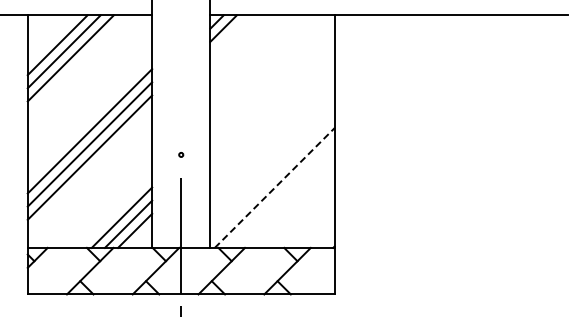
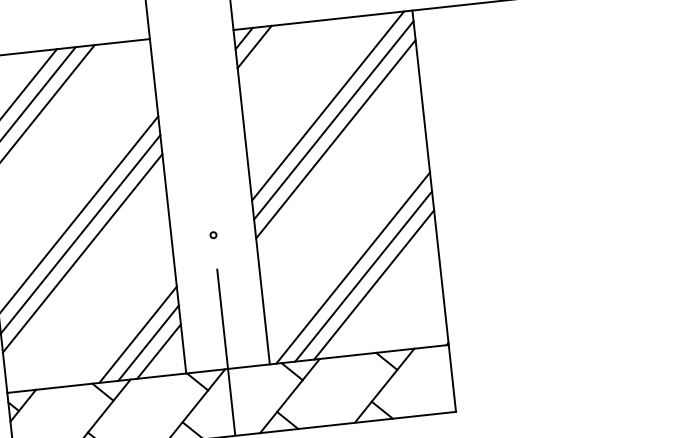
line: (269, 74) -> (327, 105), added
line: (272, 84) -> (333, 119), added
line: (272, 97) -> (335, 138), added
line: (274, 187) -> (352, 267), dashed -> solid
line: (280, 194) -> (362, 276), added
line: (287, 200) -> (373, 284), added

